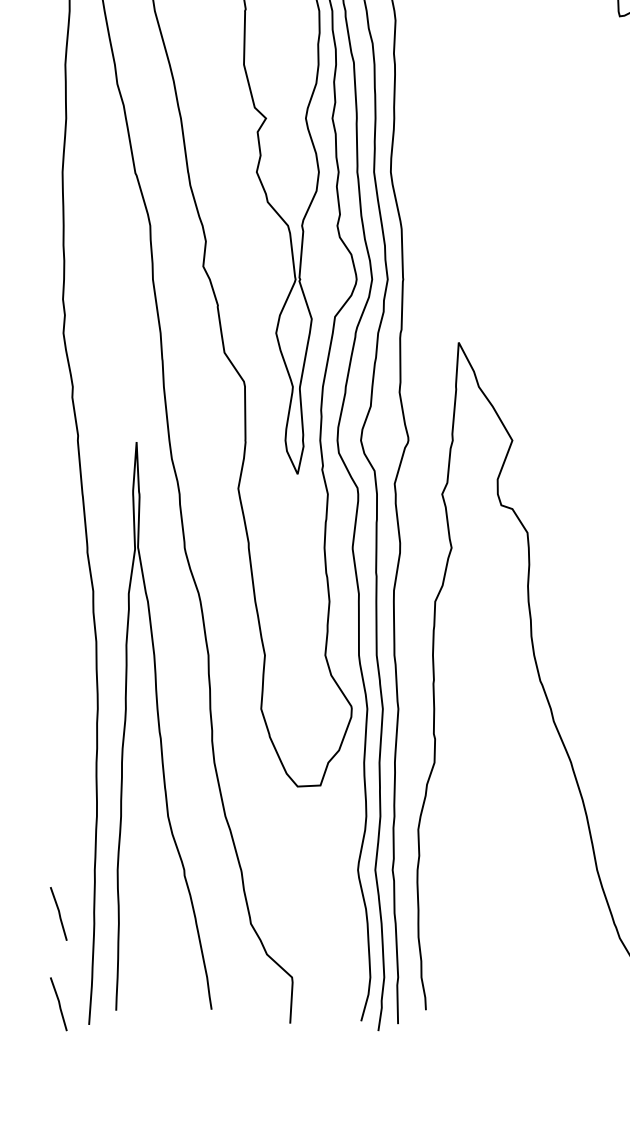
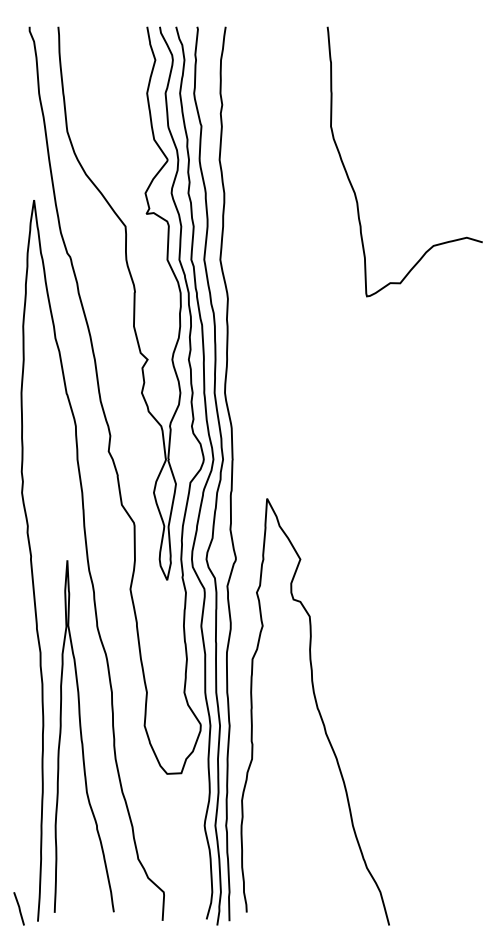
line: (57, 913) -> (18, 852), removed

